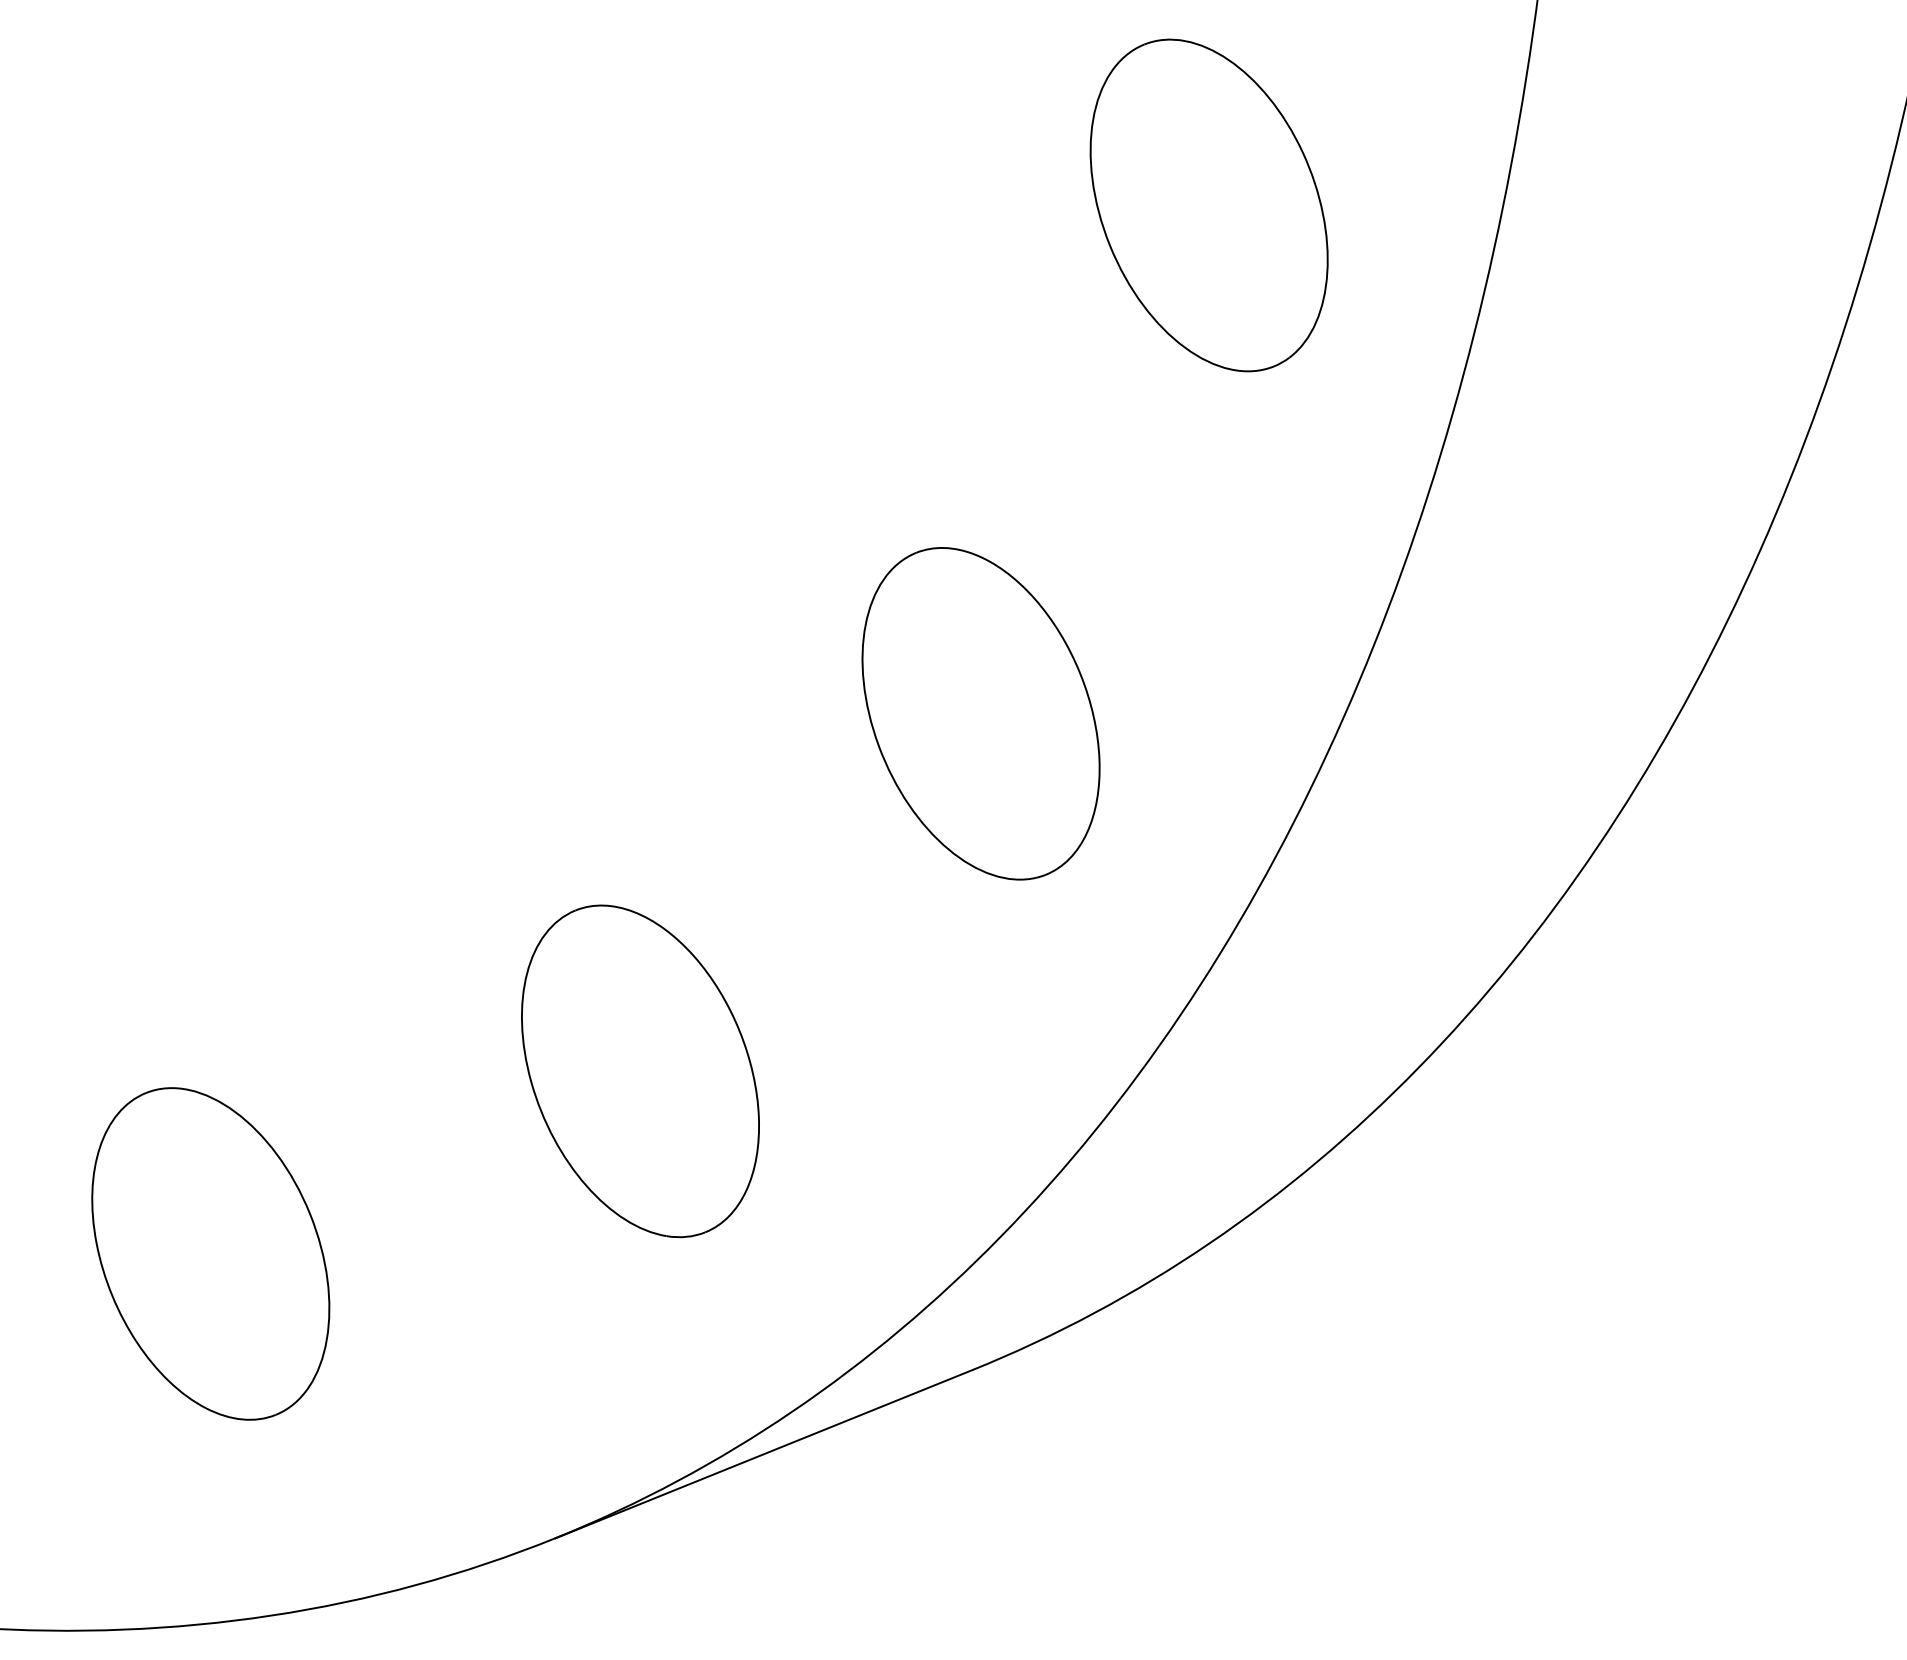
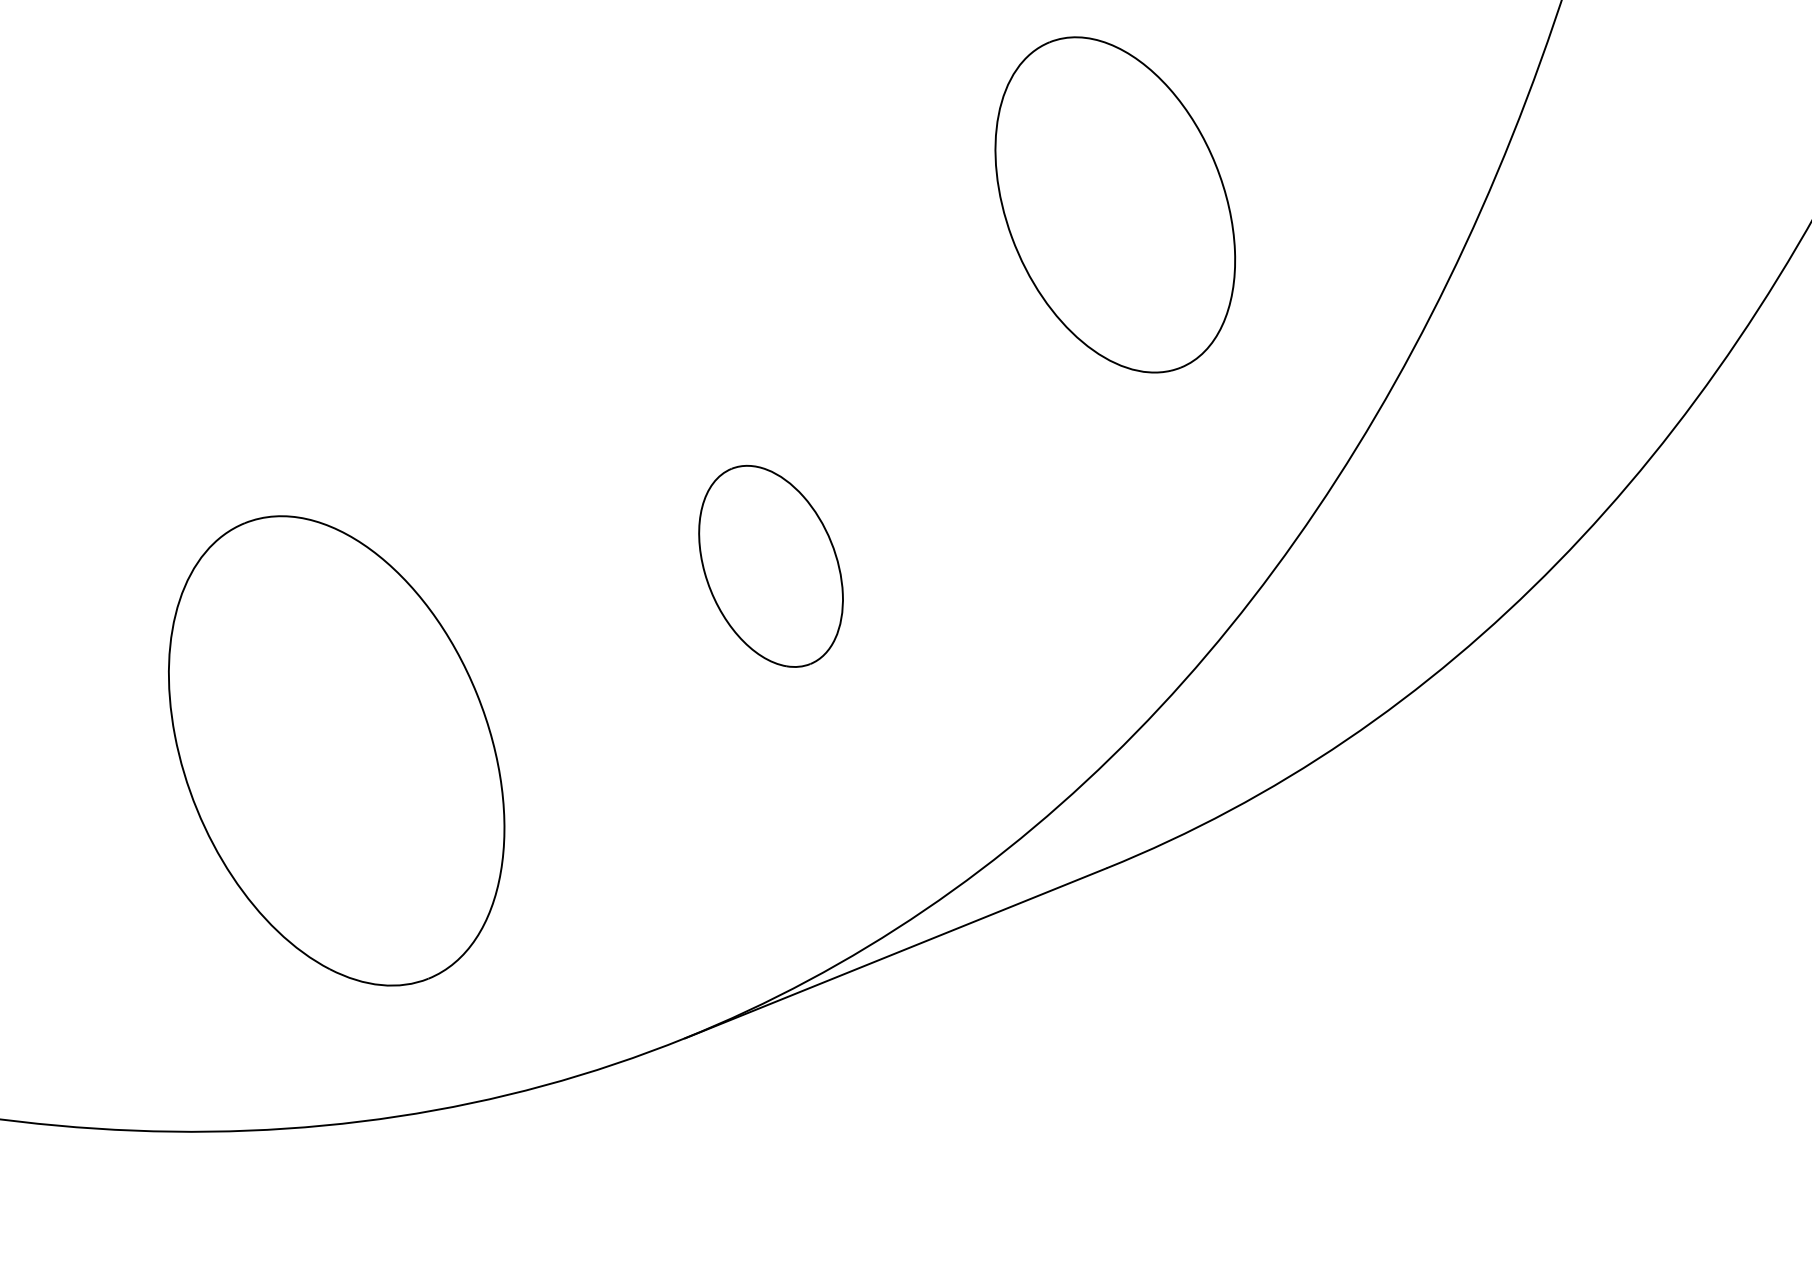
part: (640, 1071) -> (771, 566), size x0.6
part: (210, 1253) -> (336, 750), size x1.4

